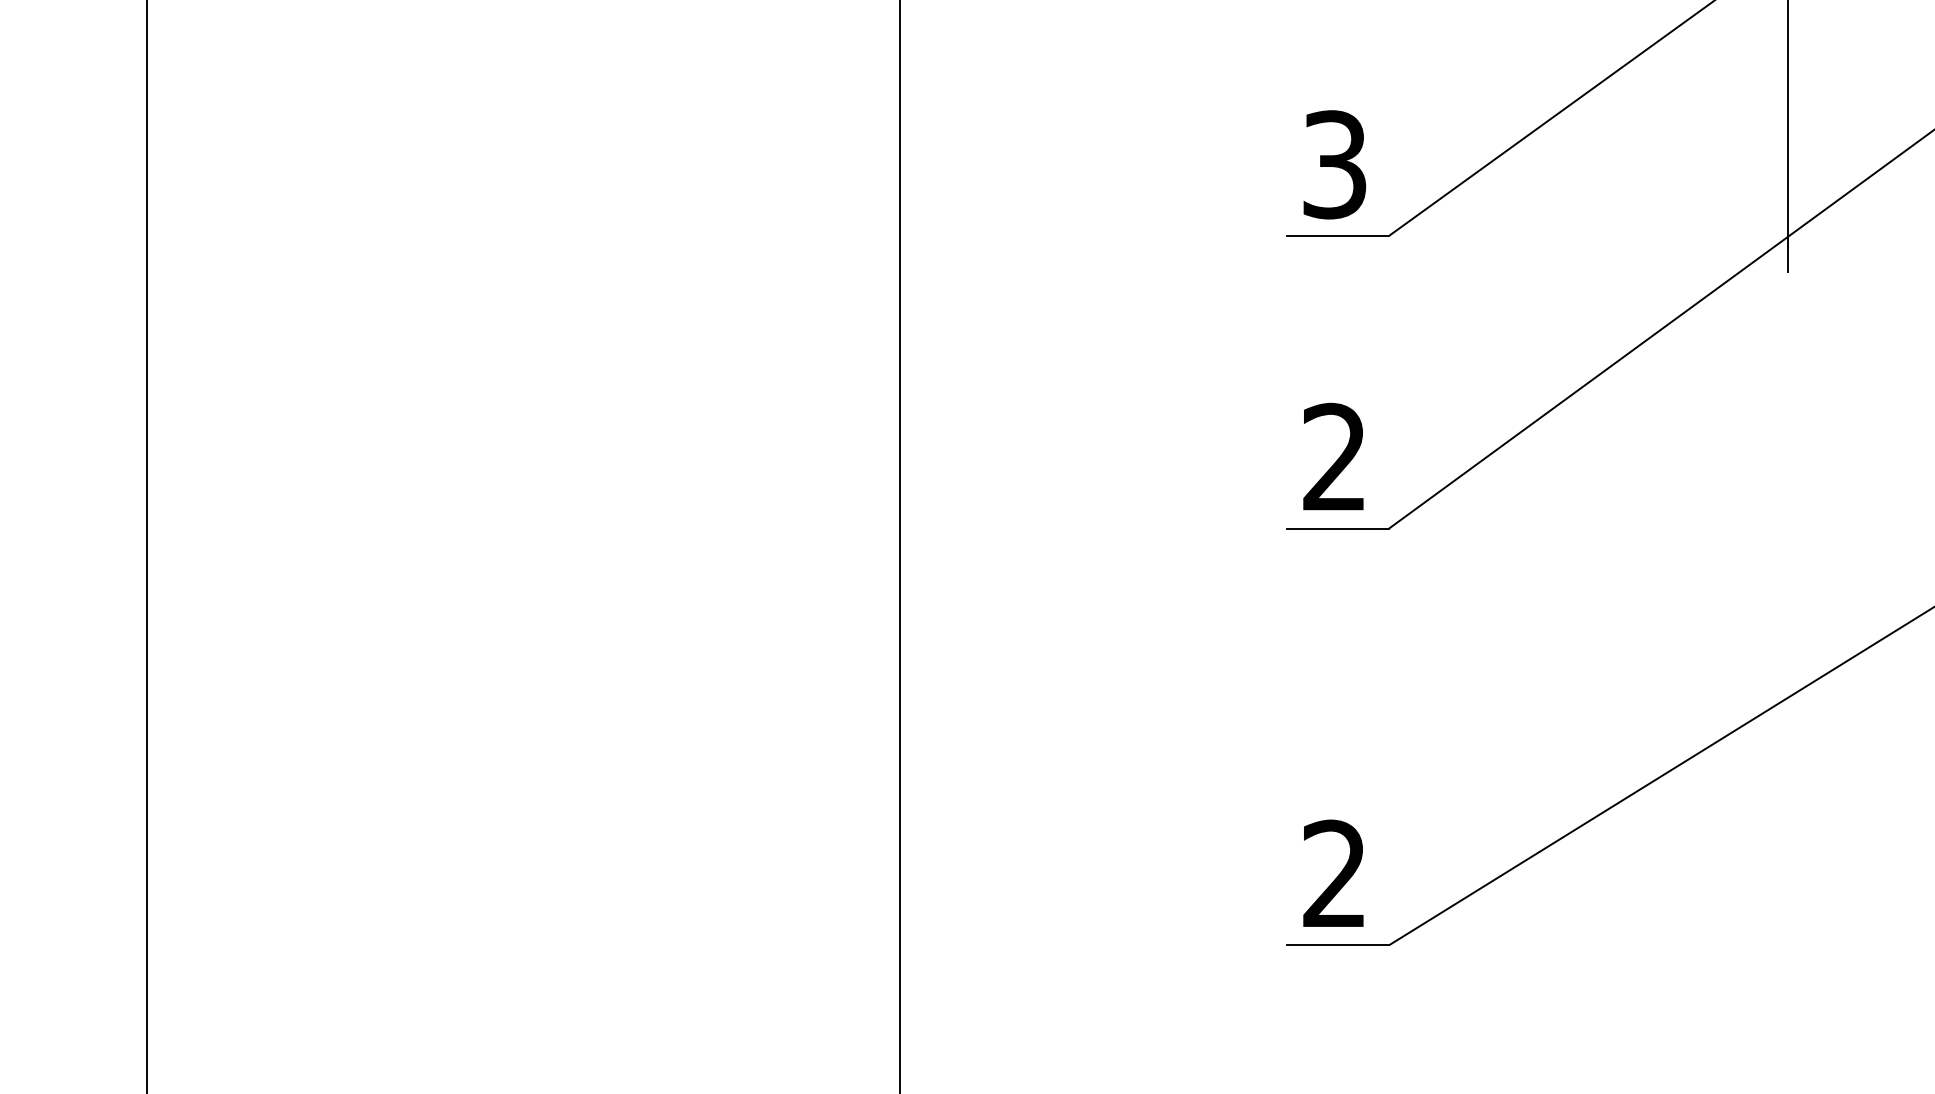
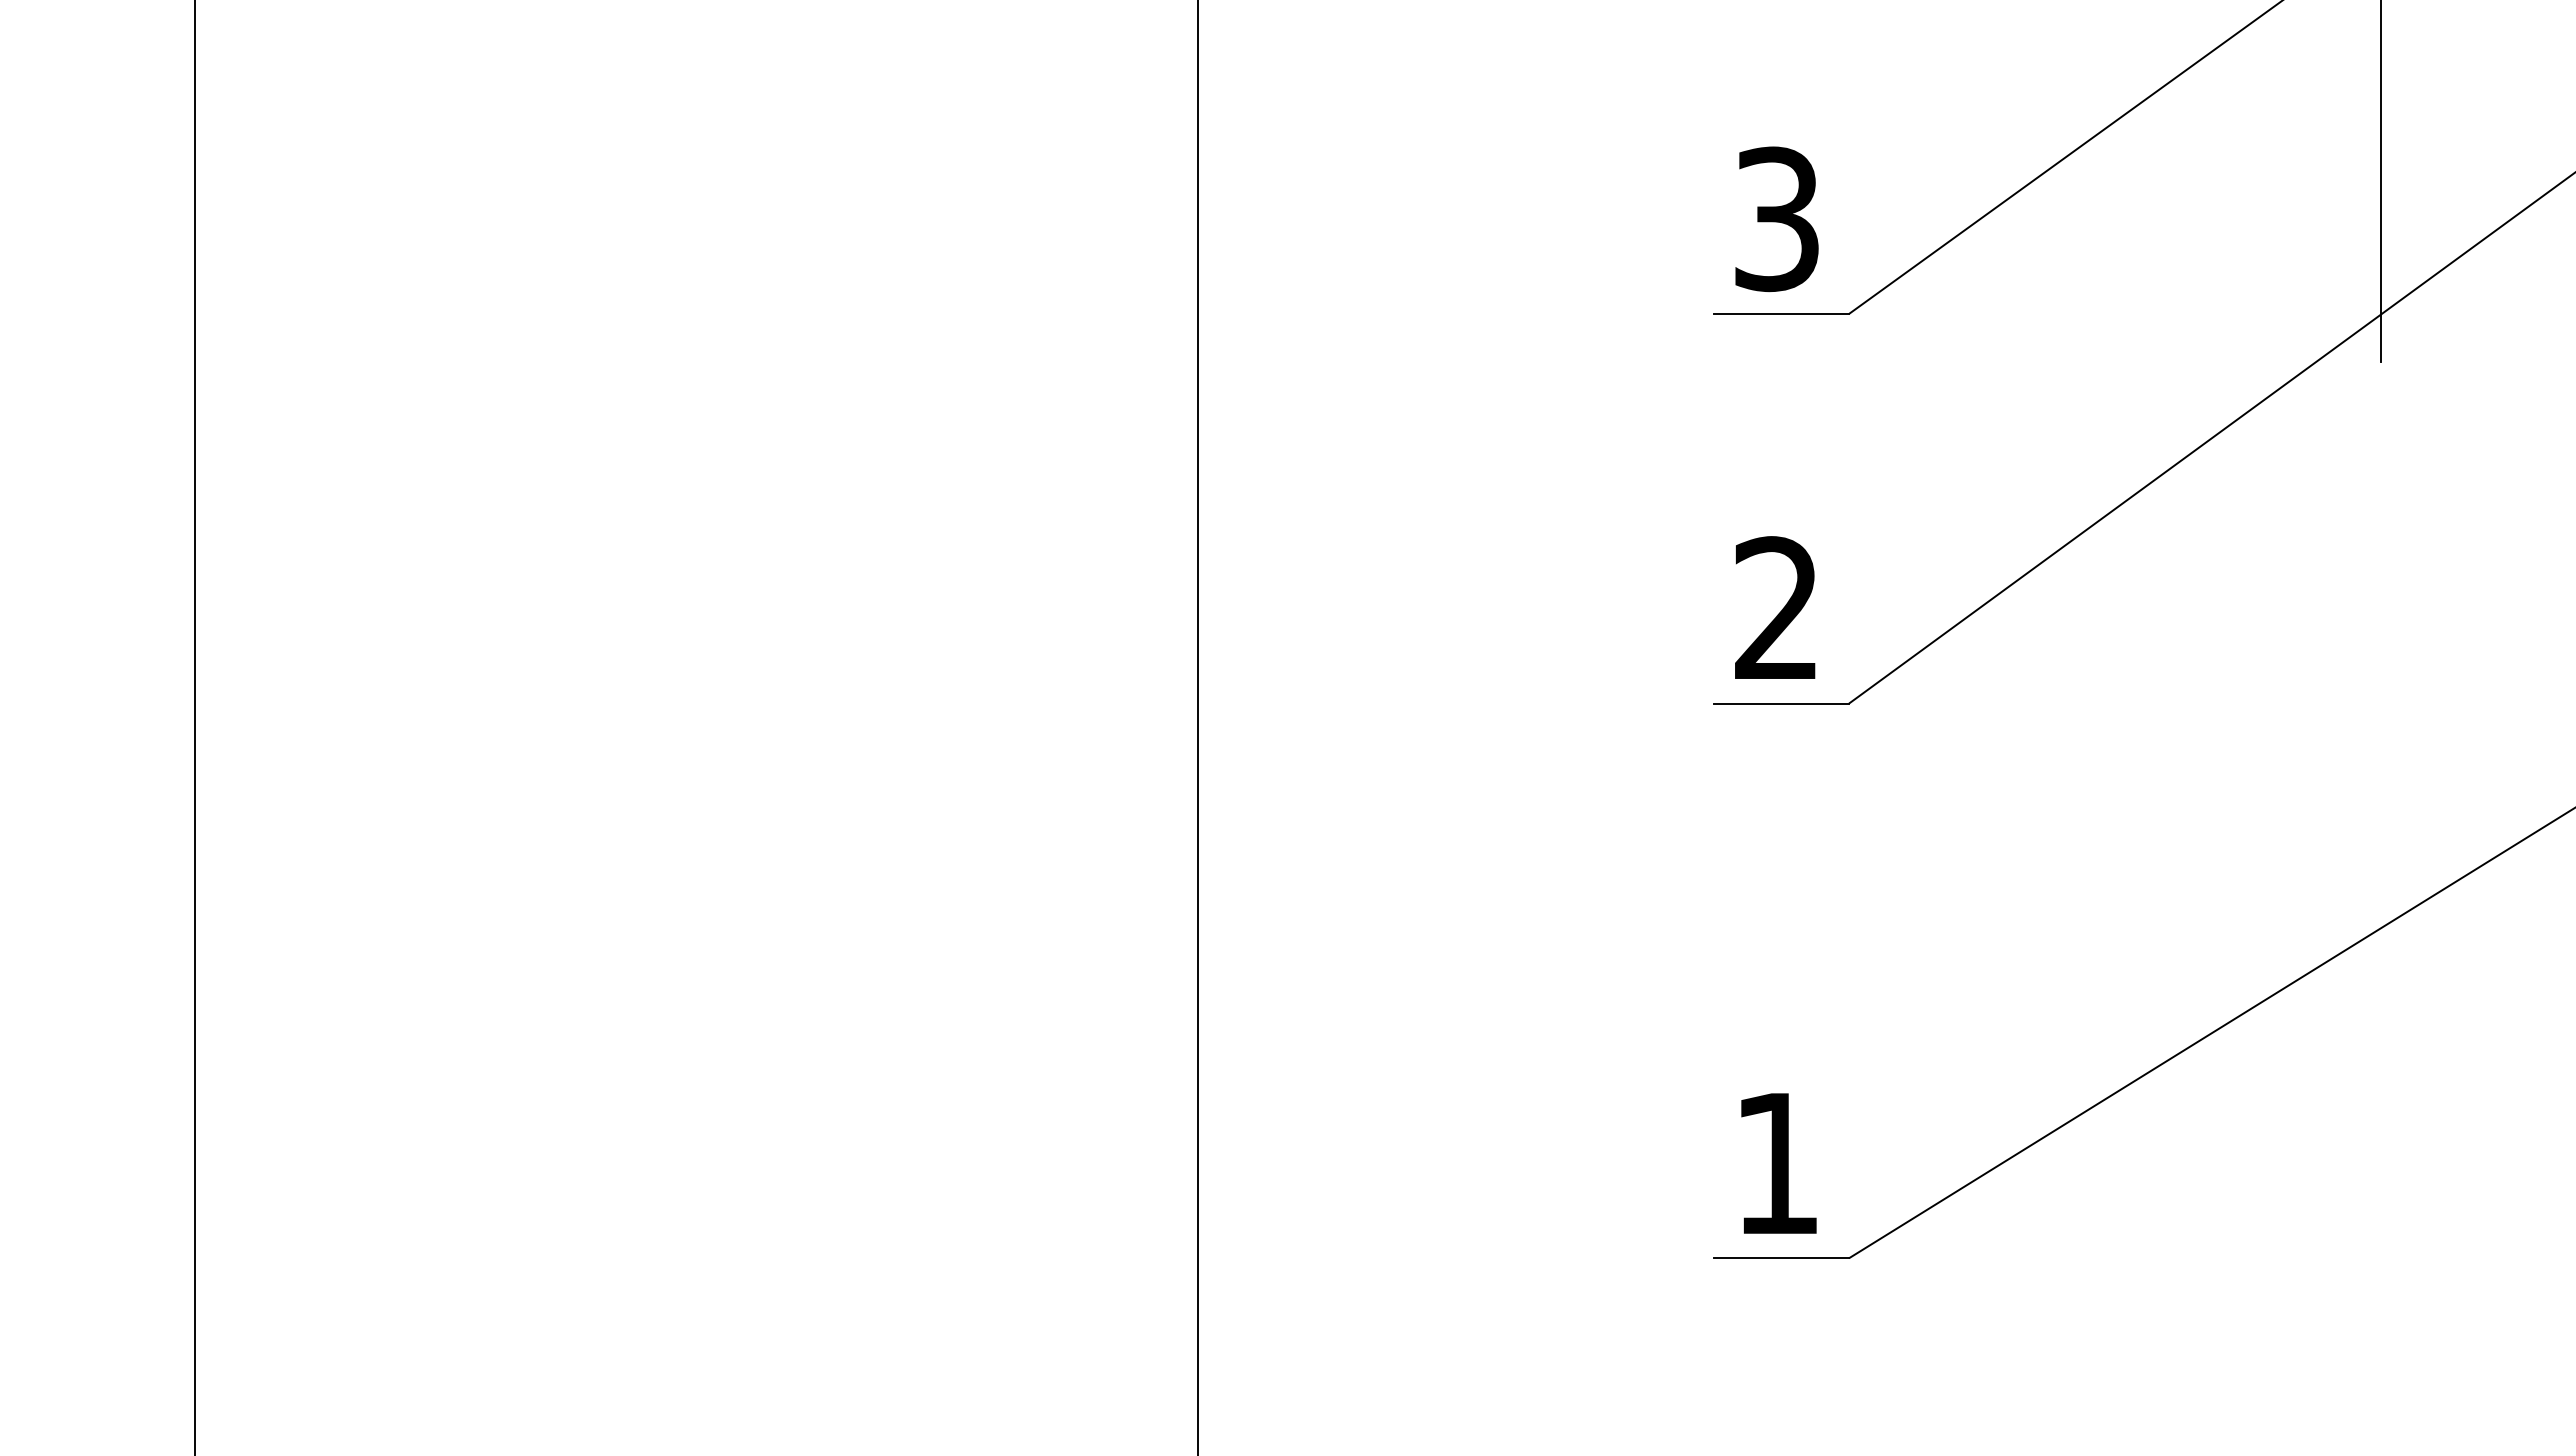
text: (1333, 872) -> (1775, 1161), 2 -> 1

